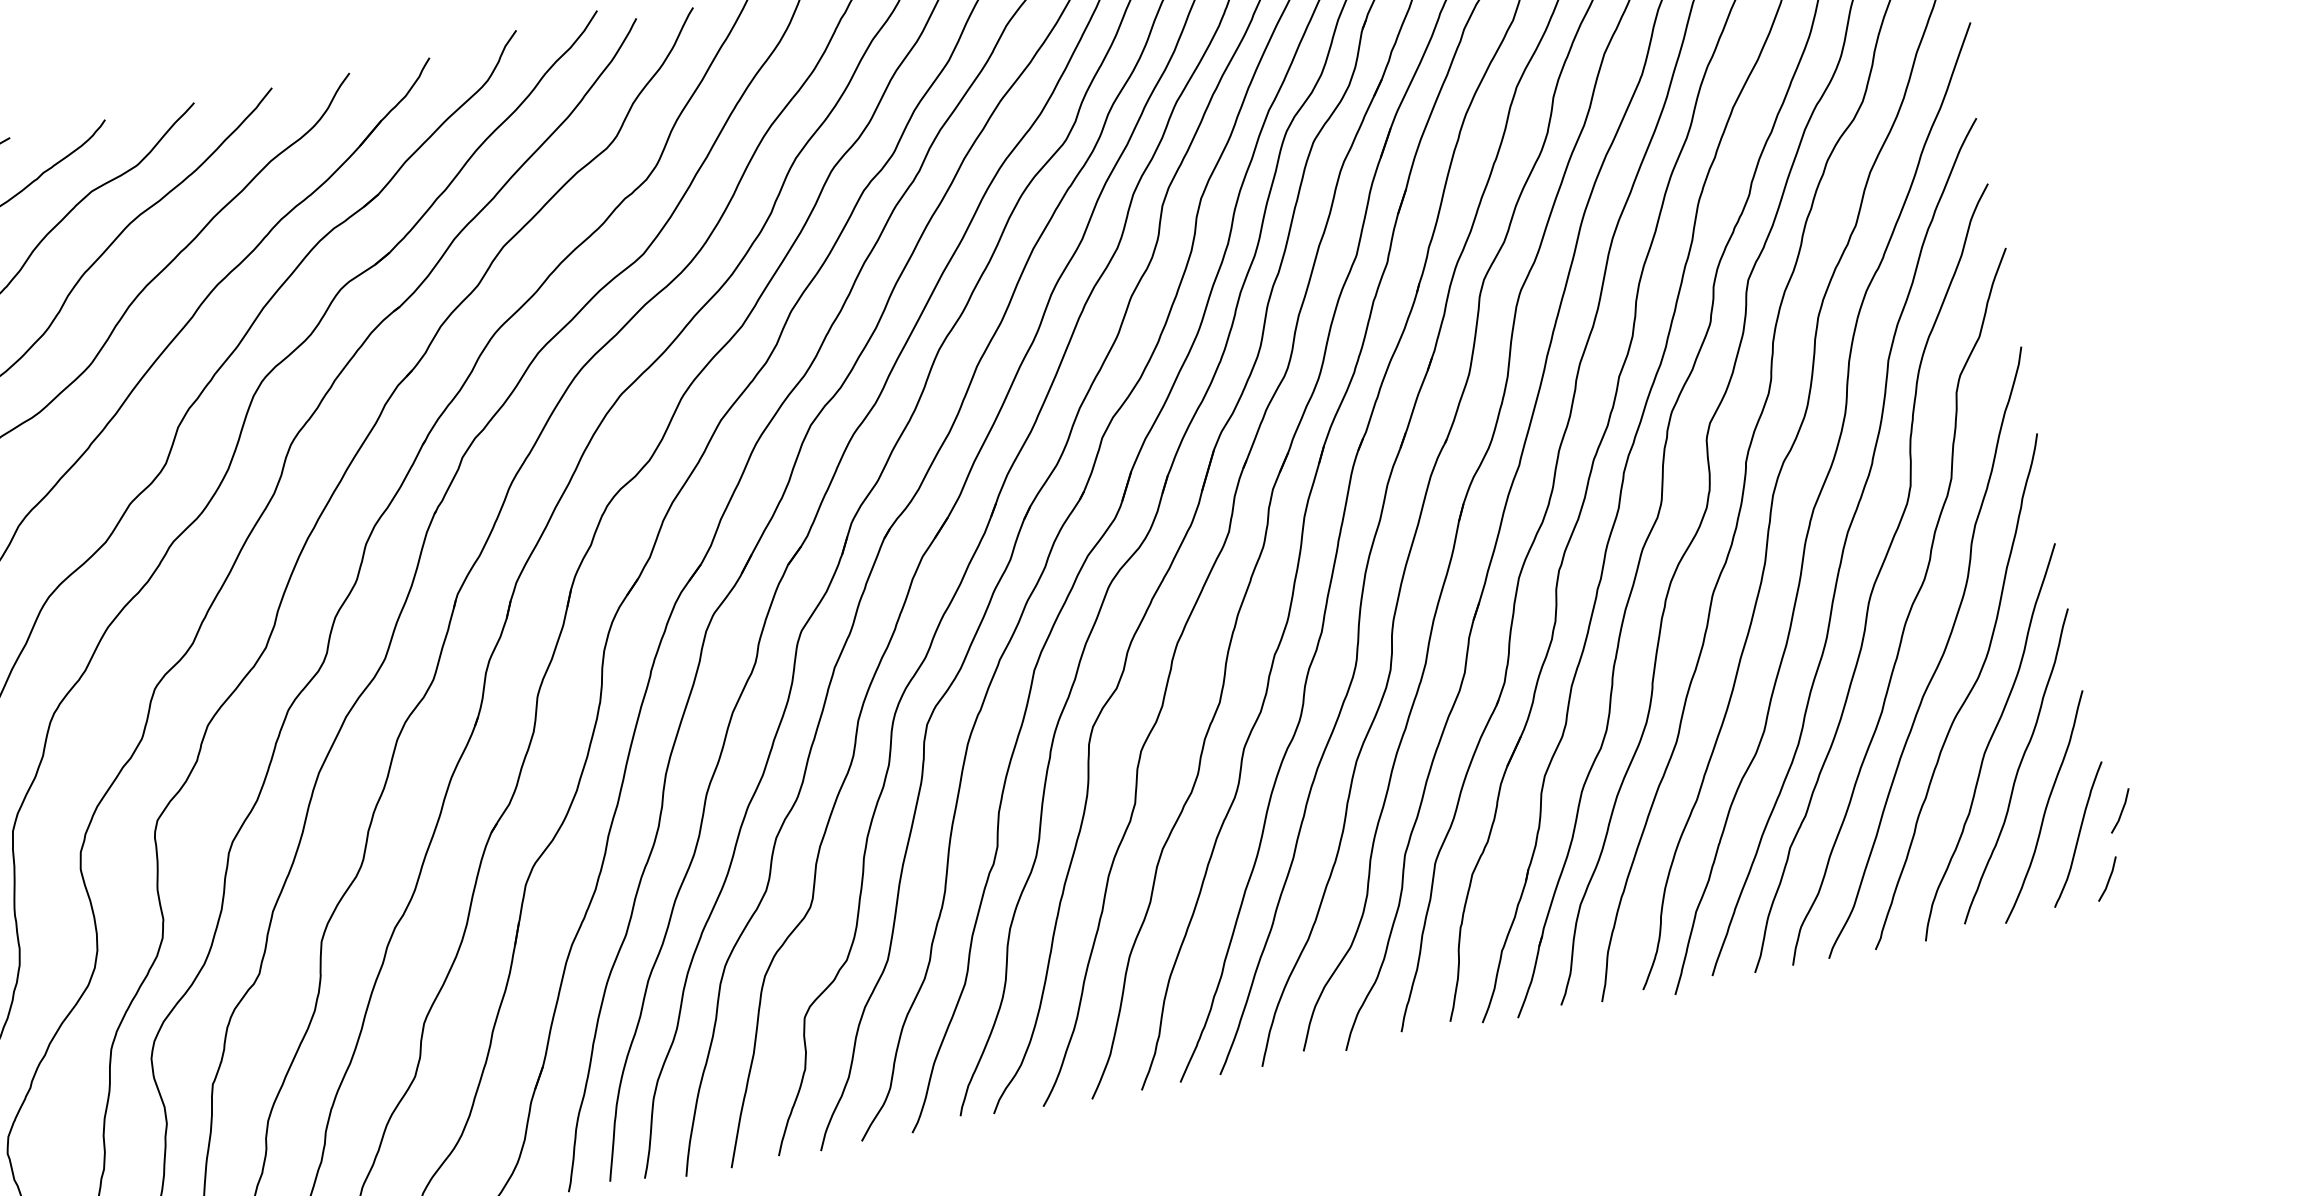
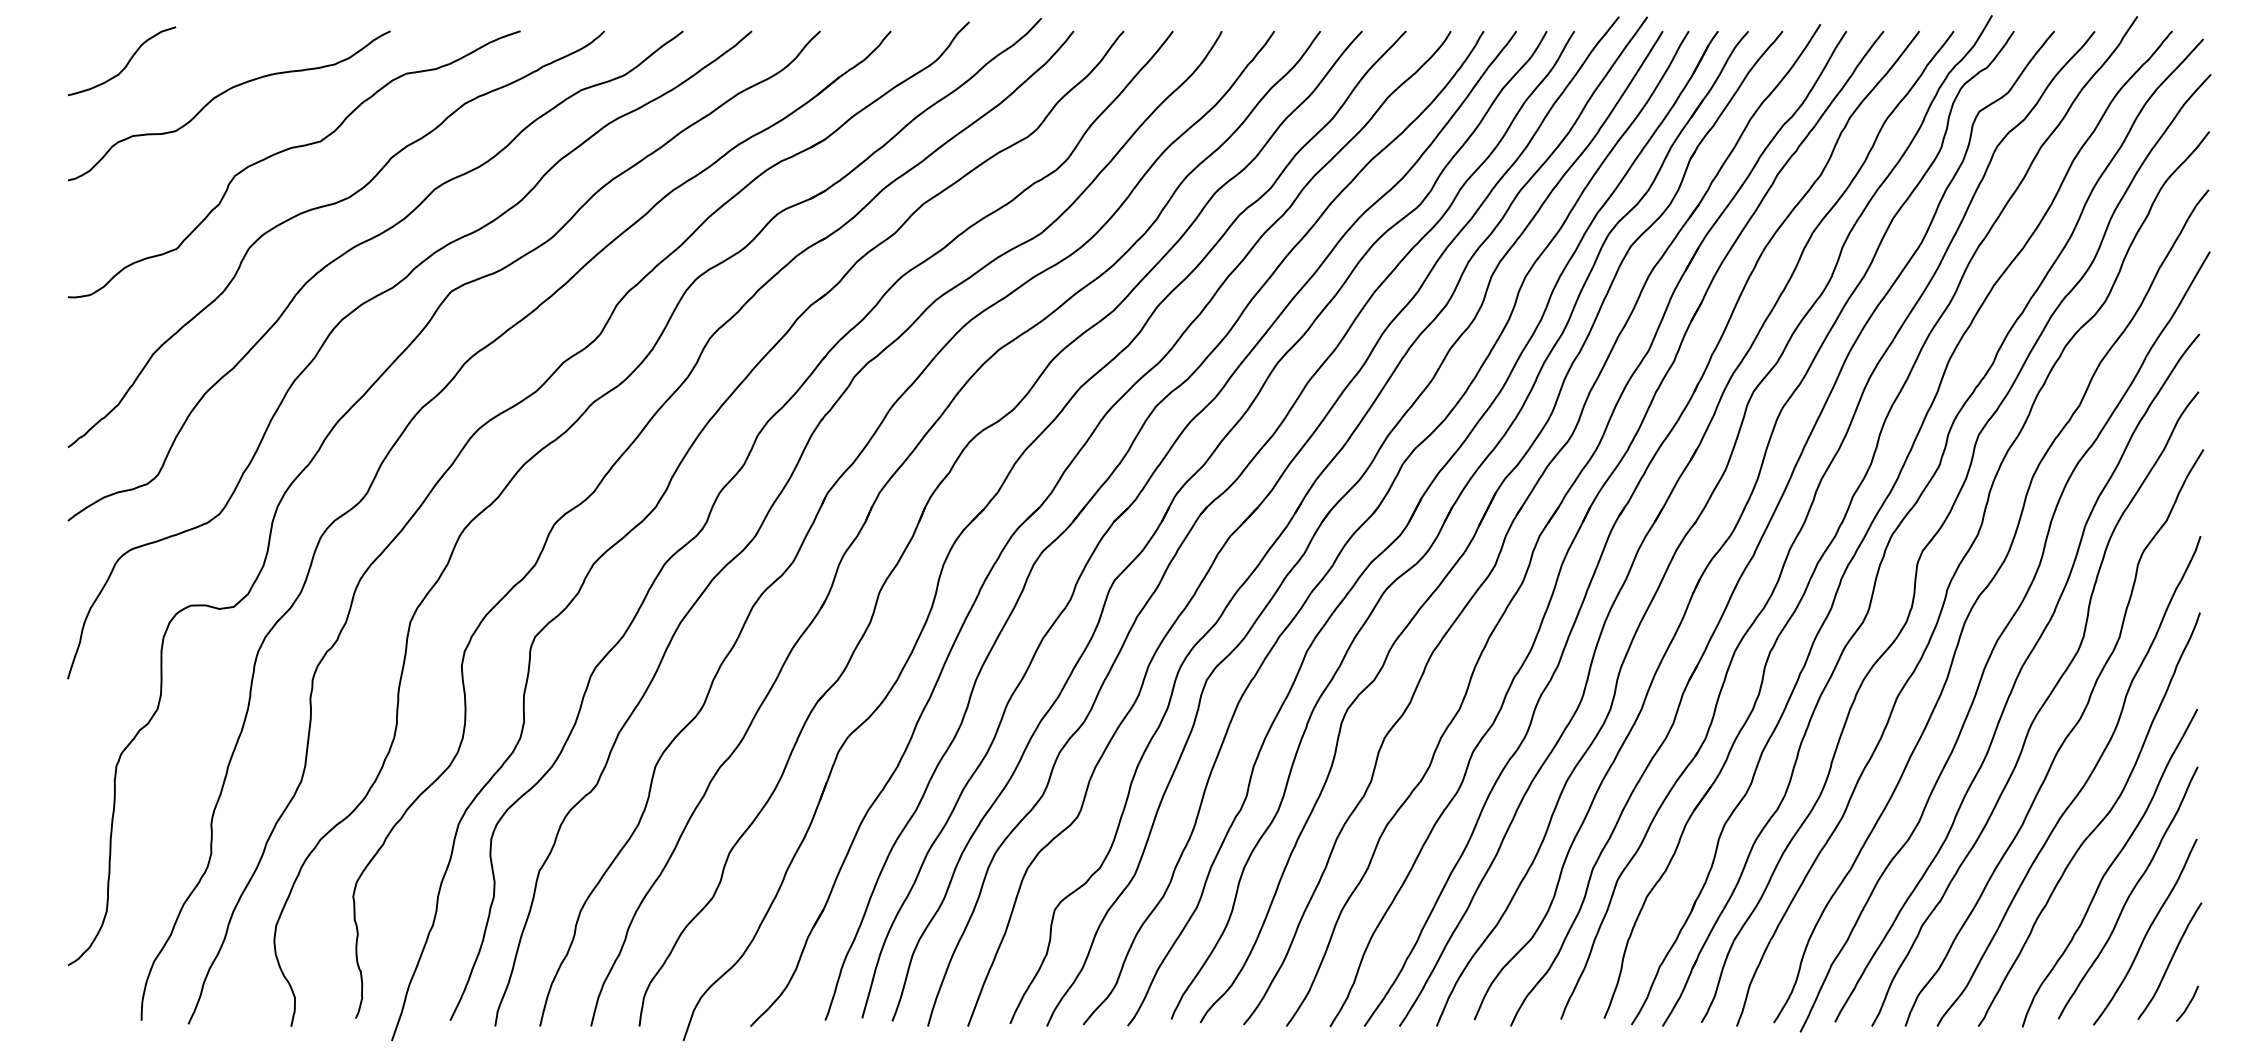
line: (2121, 810) -> (2210, 947), removed

